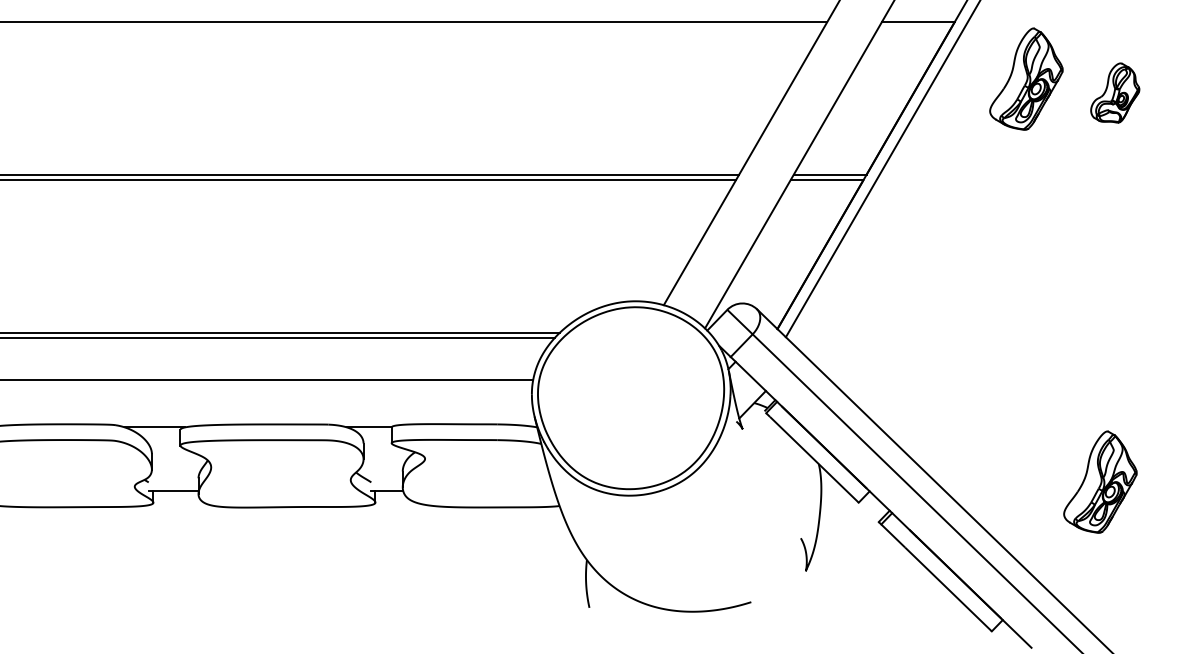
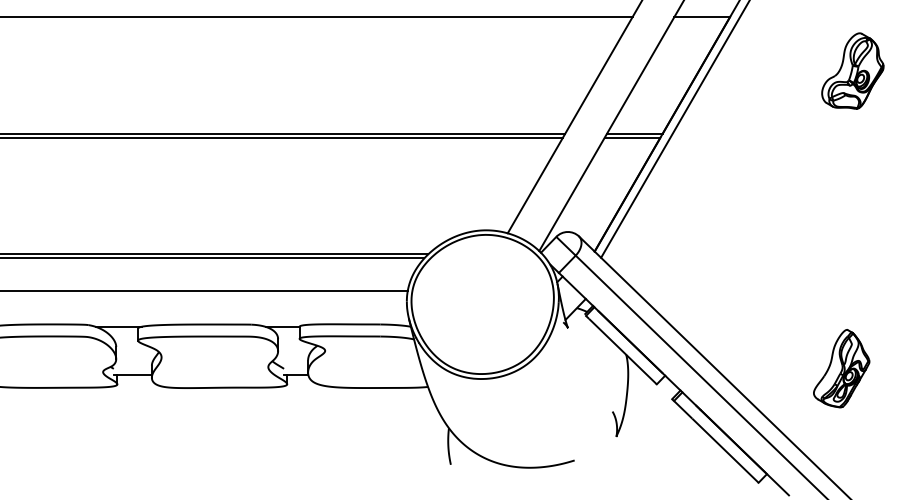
part: (1026, 78) -> (785, 59), removed
part: (1115, 92) -> (853, 70), size x1.67

